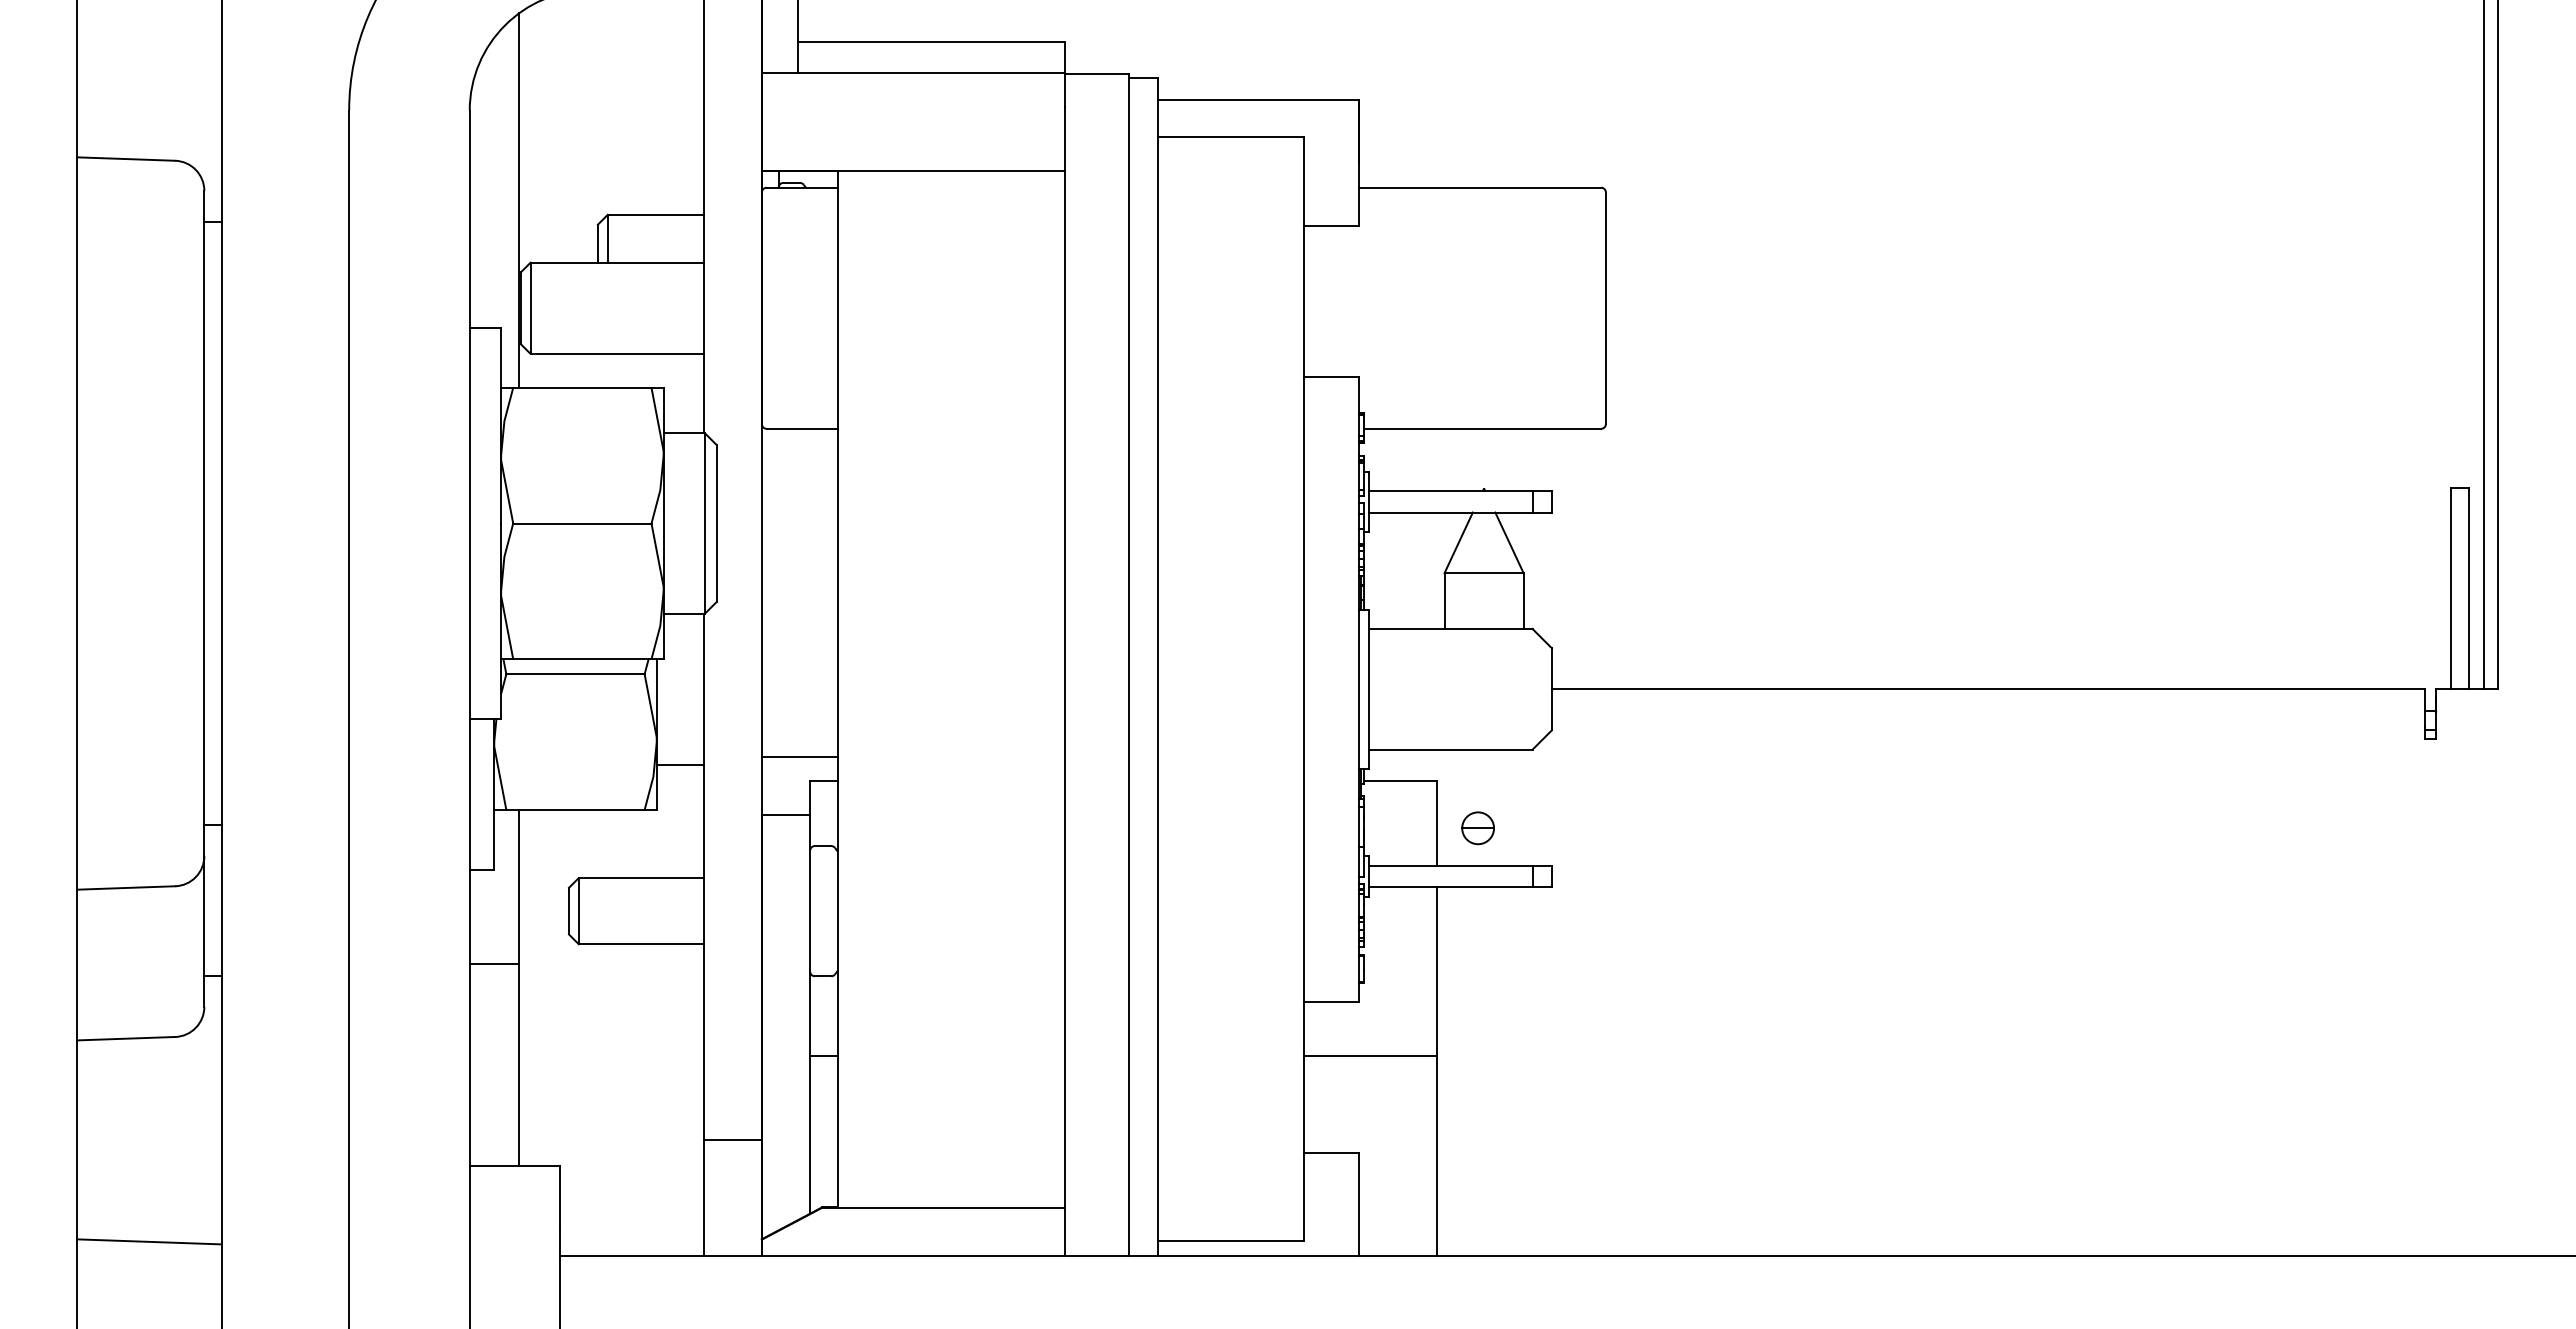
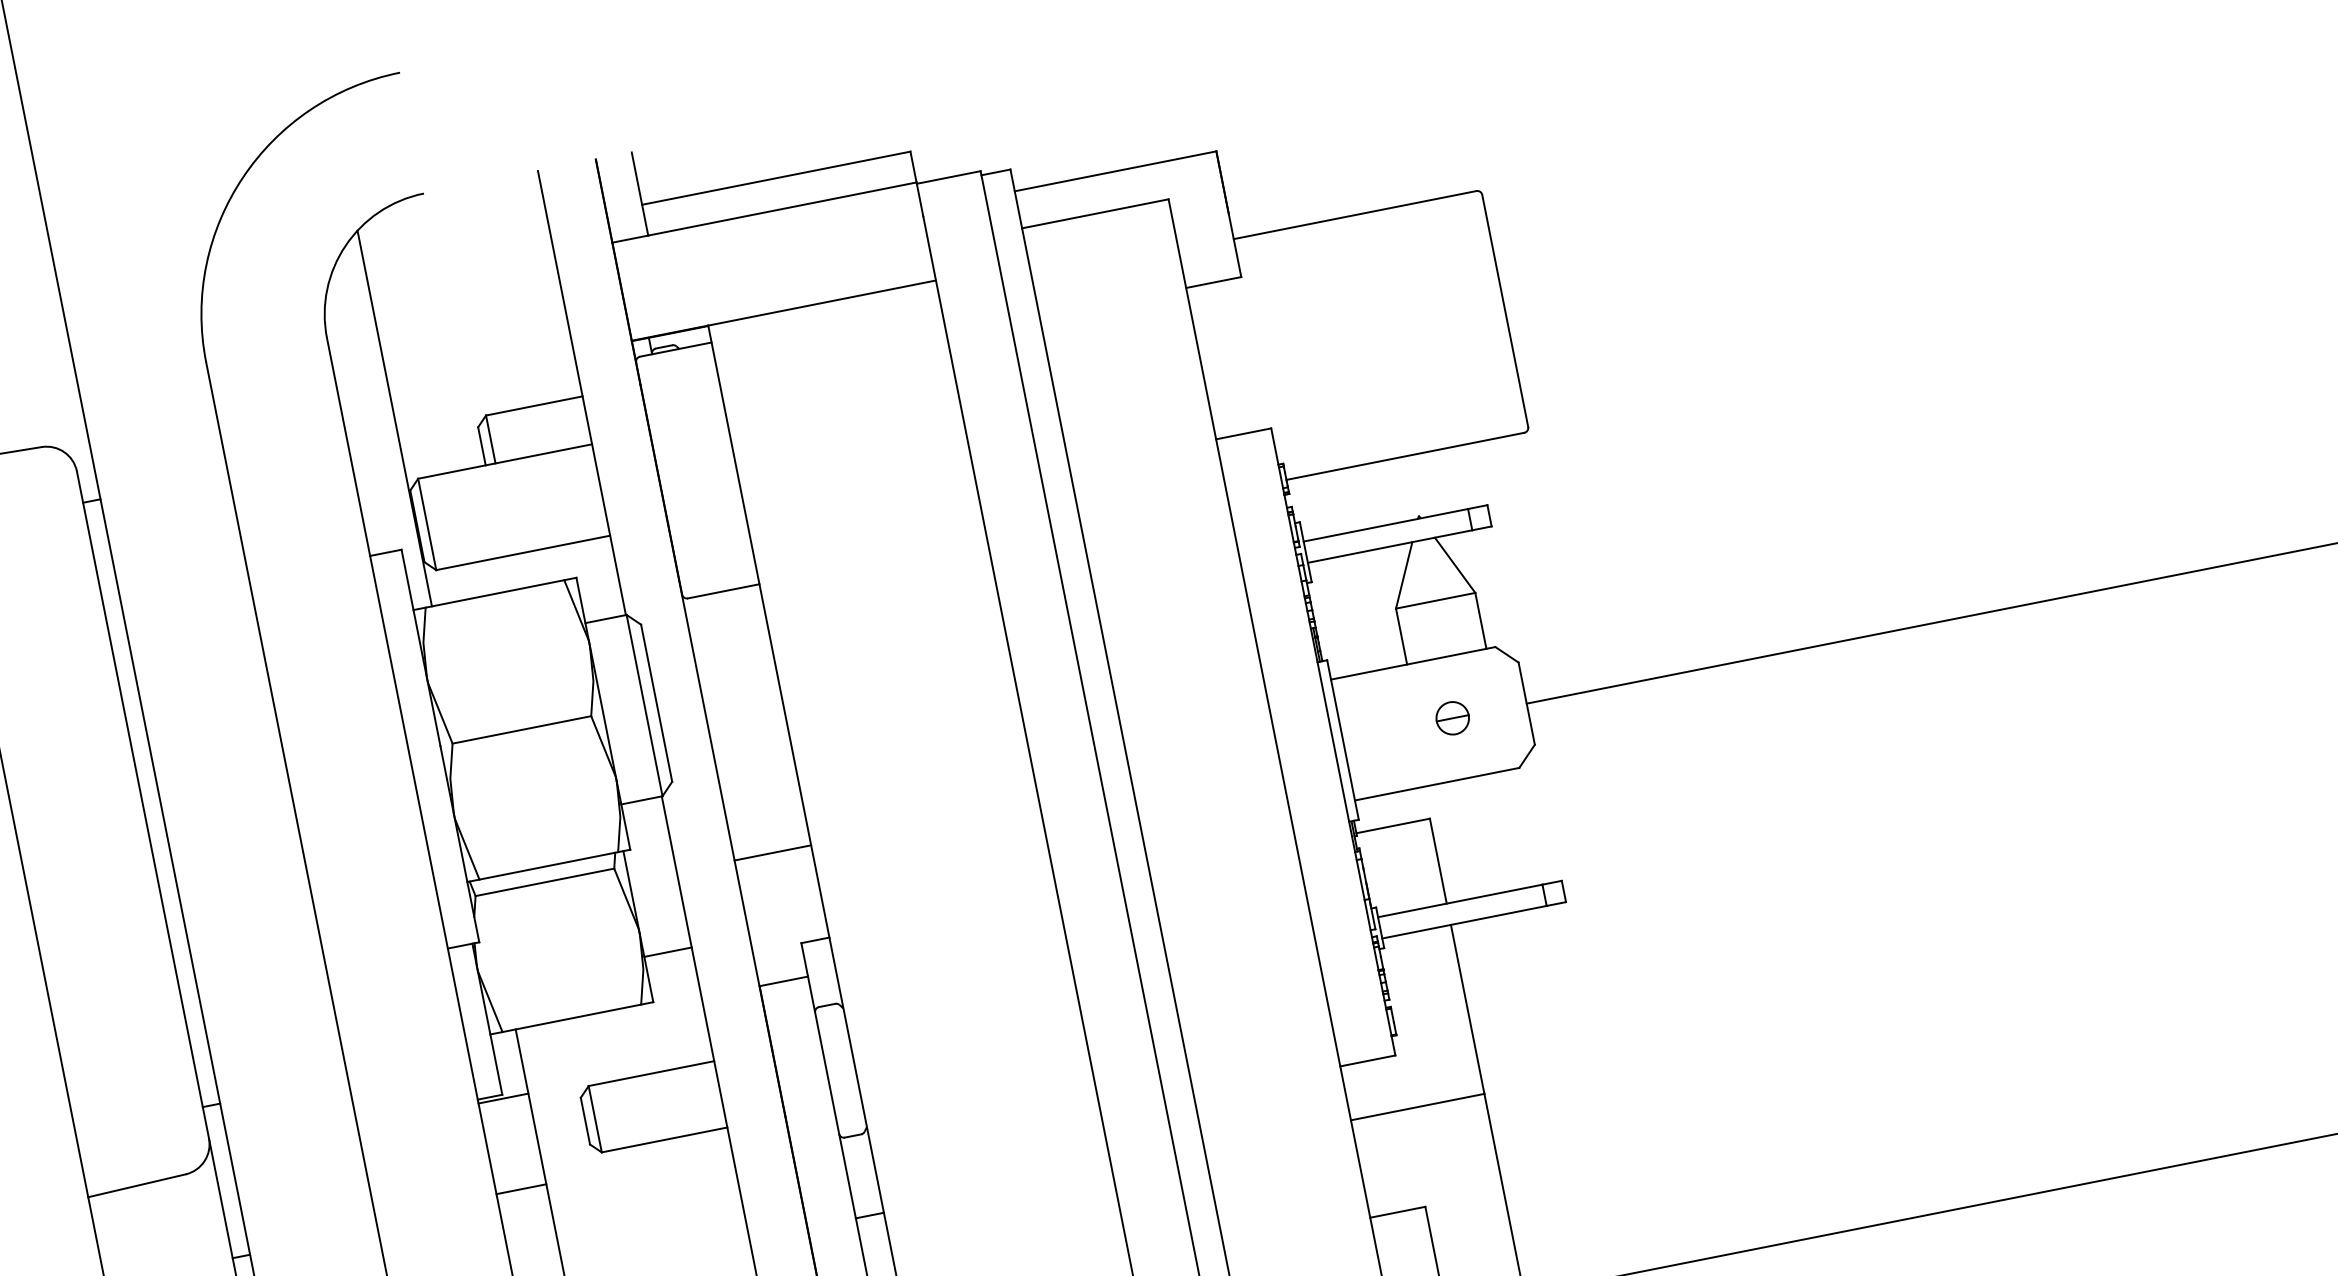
line: (799, 757) -> (772, 853), moved
part: (1477, 828) -> (1452, 718), moved
line: (494, 873) -> (503, 1098), added

